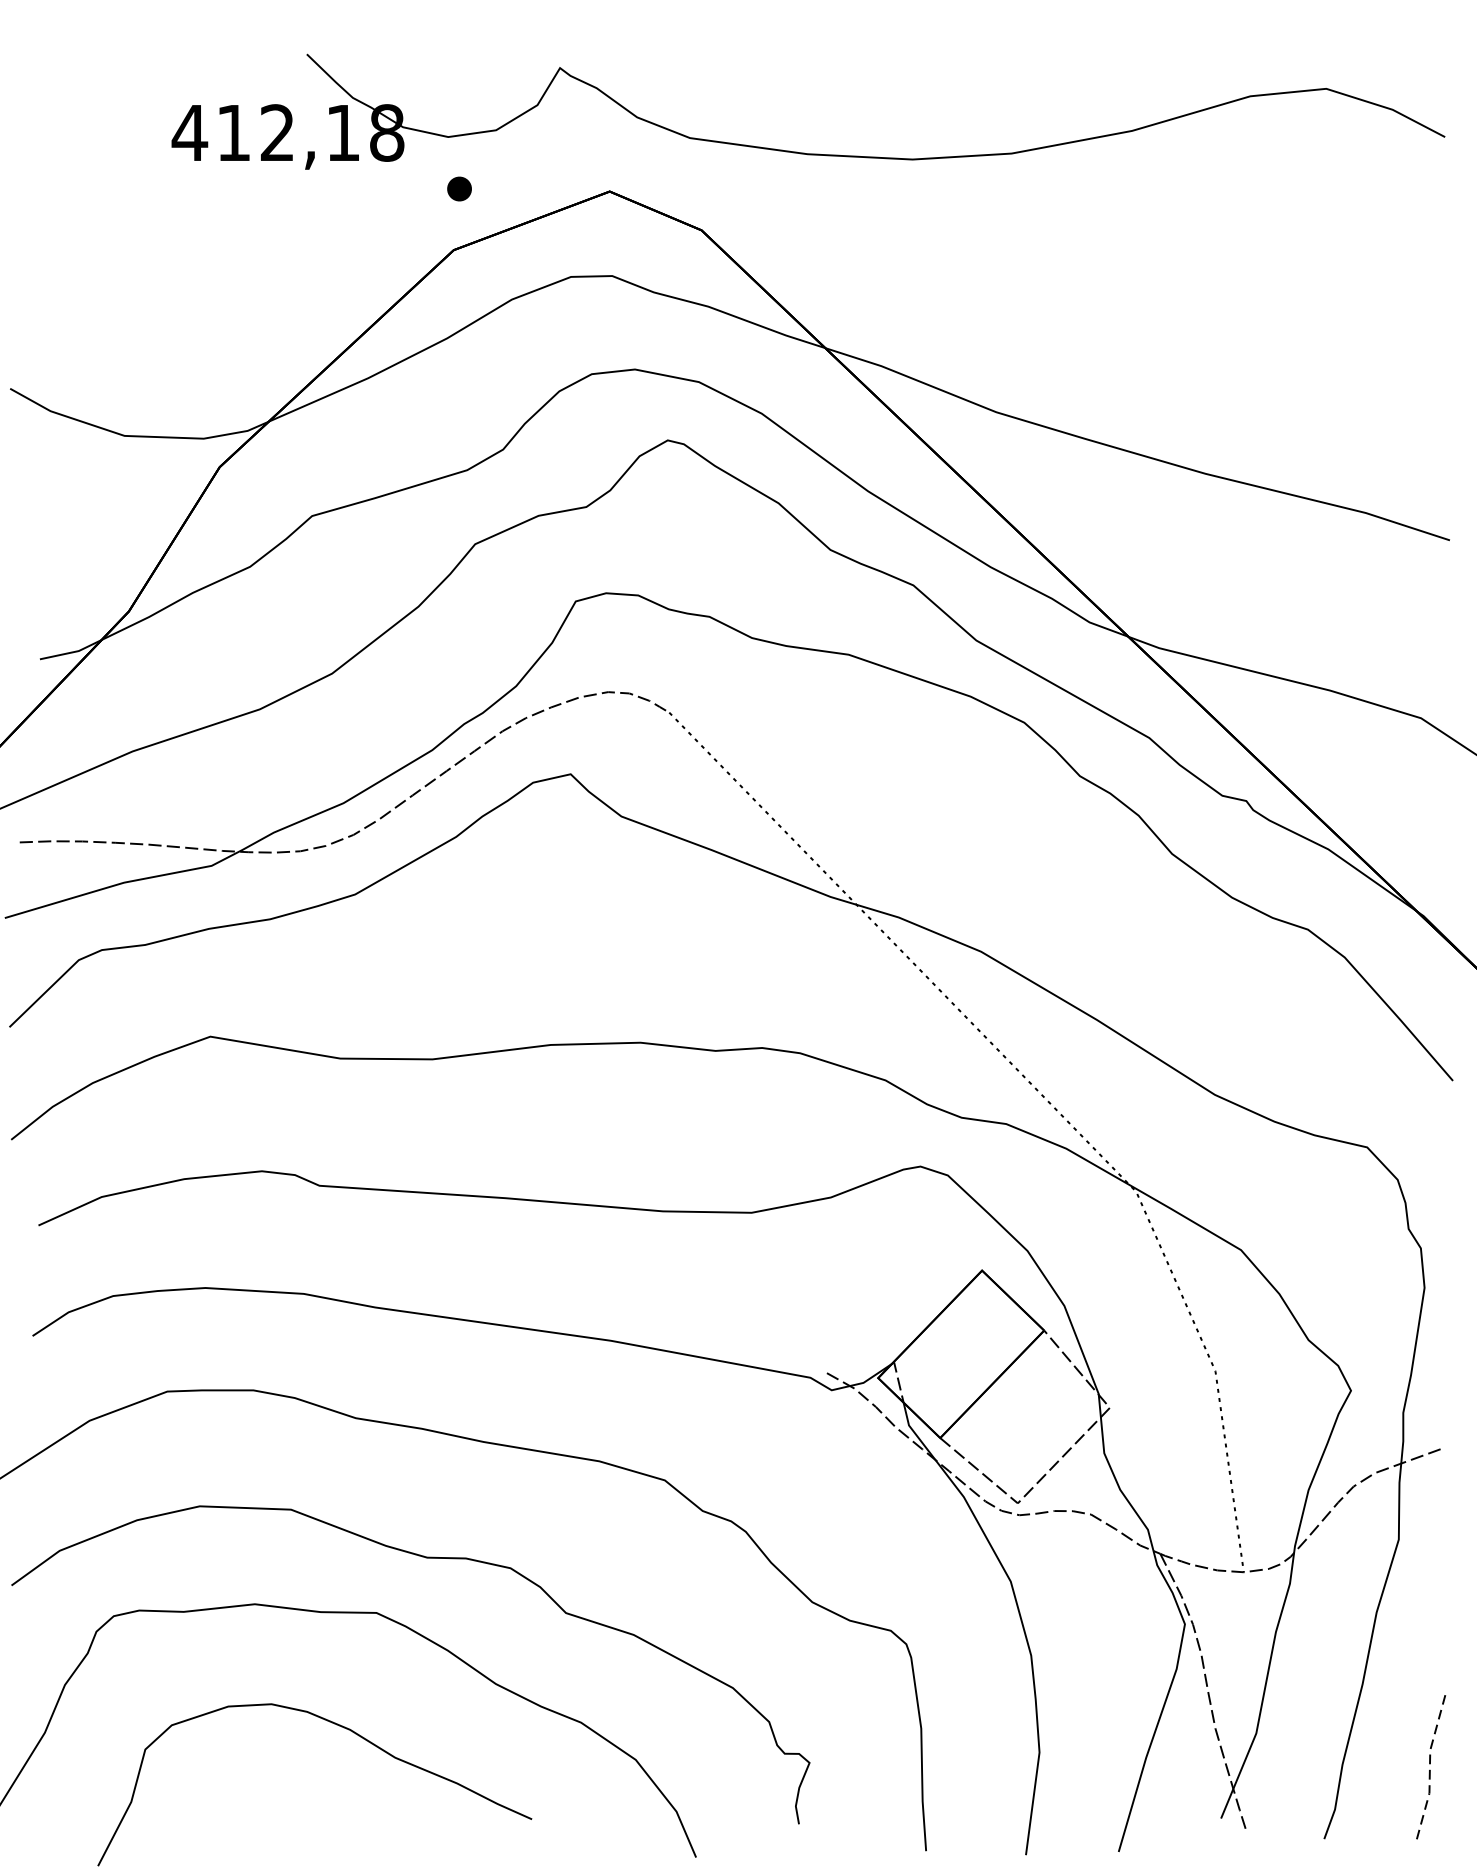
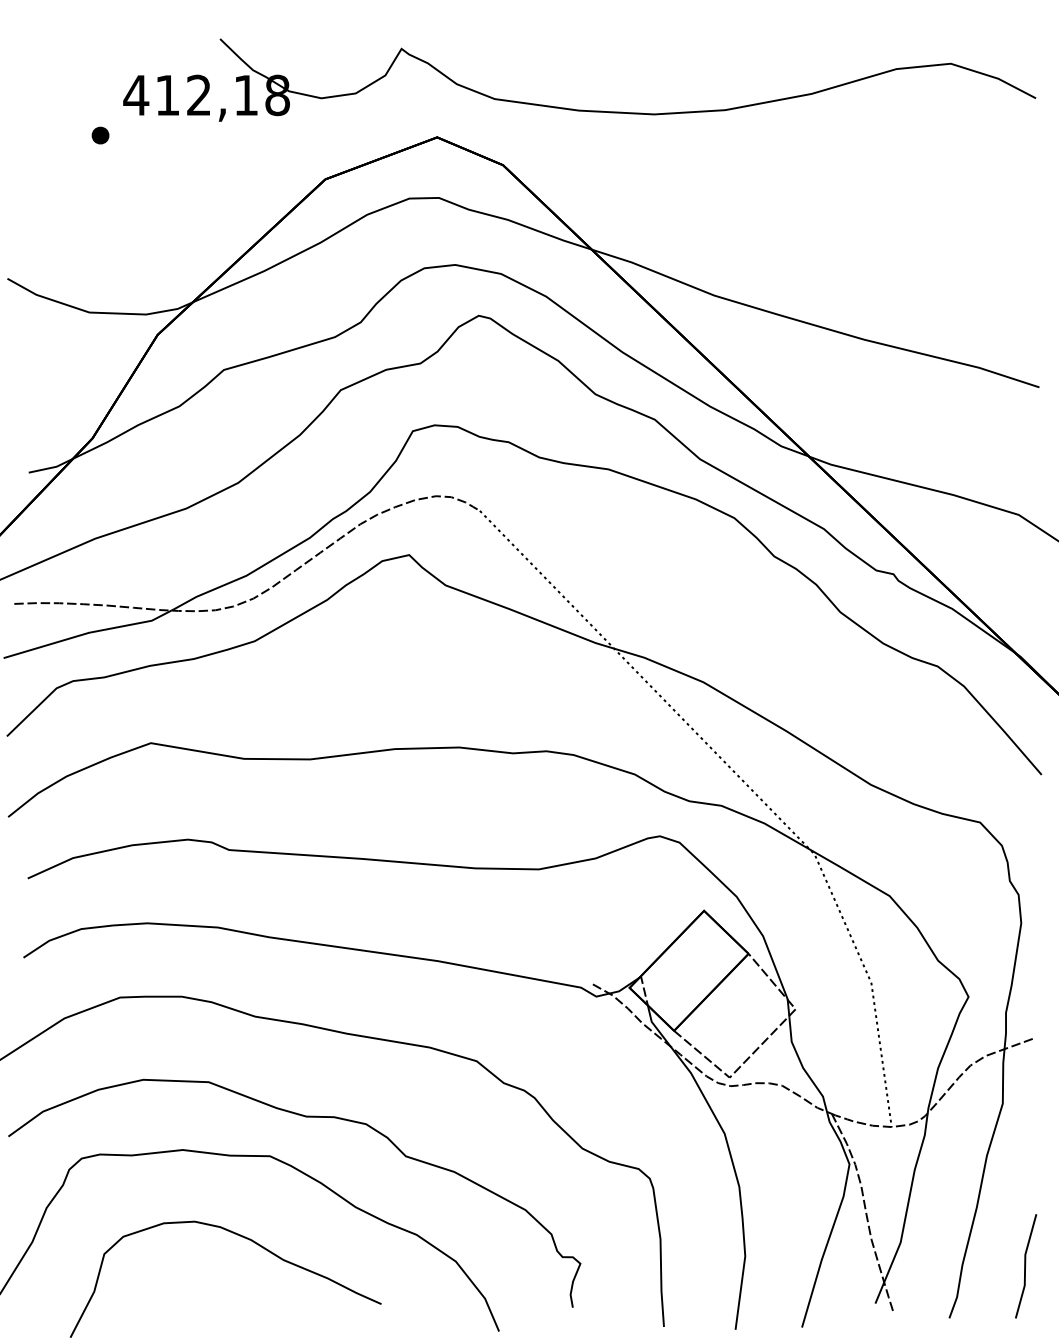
part: (459, 188) -> (100, 135), moved
line: (1430, 1765) -> (1025, 1265), dashed -> solid

